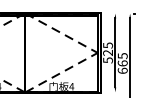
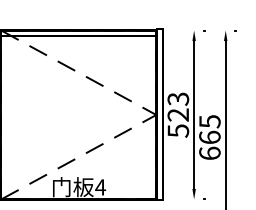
text: (107, 45) -> (177, 99), 525 -> 523

